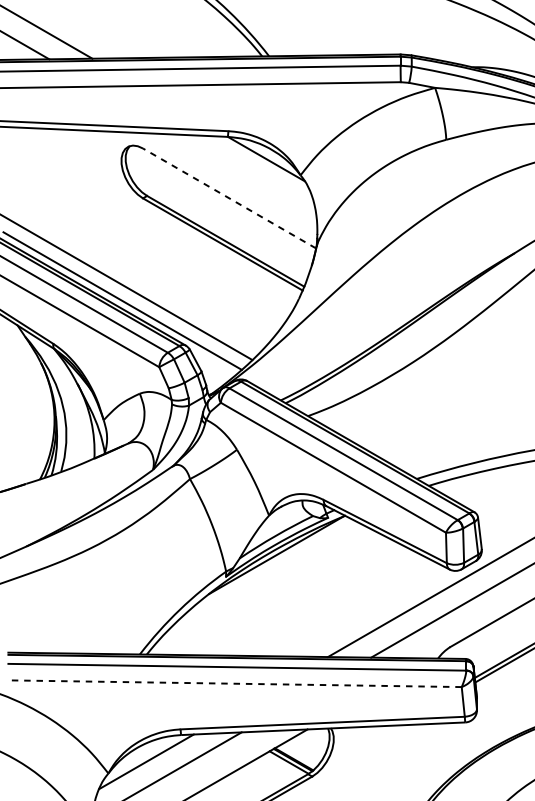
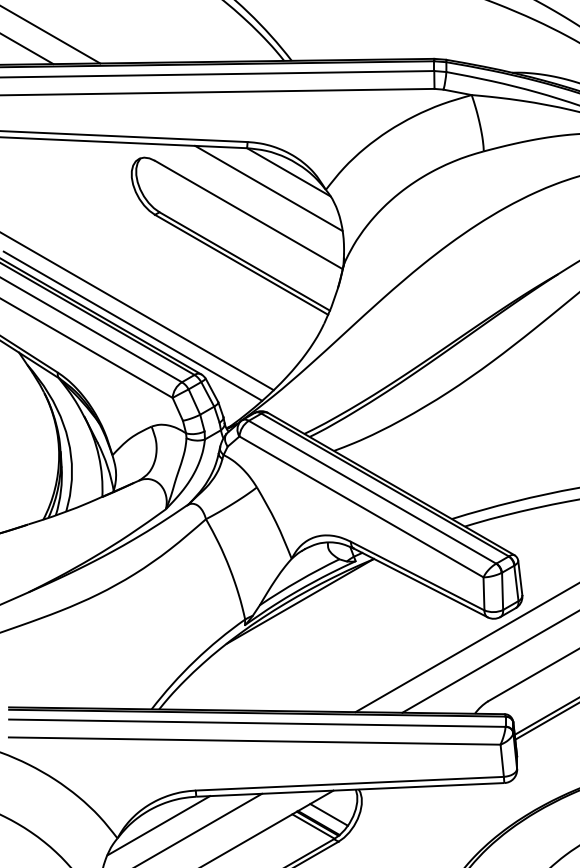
line: (247, 174) -> (268, 188), added
line: (229, 198) -> (248, 214), dashed -> solid
line: (234, 684) -> (254, 741), dashed -> solid
line: (303, 751) -> (328, 814), added

